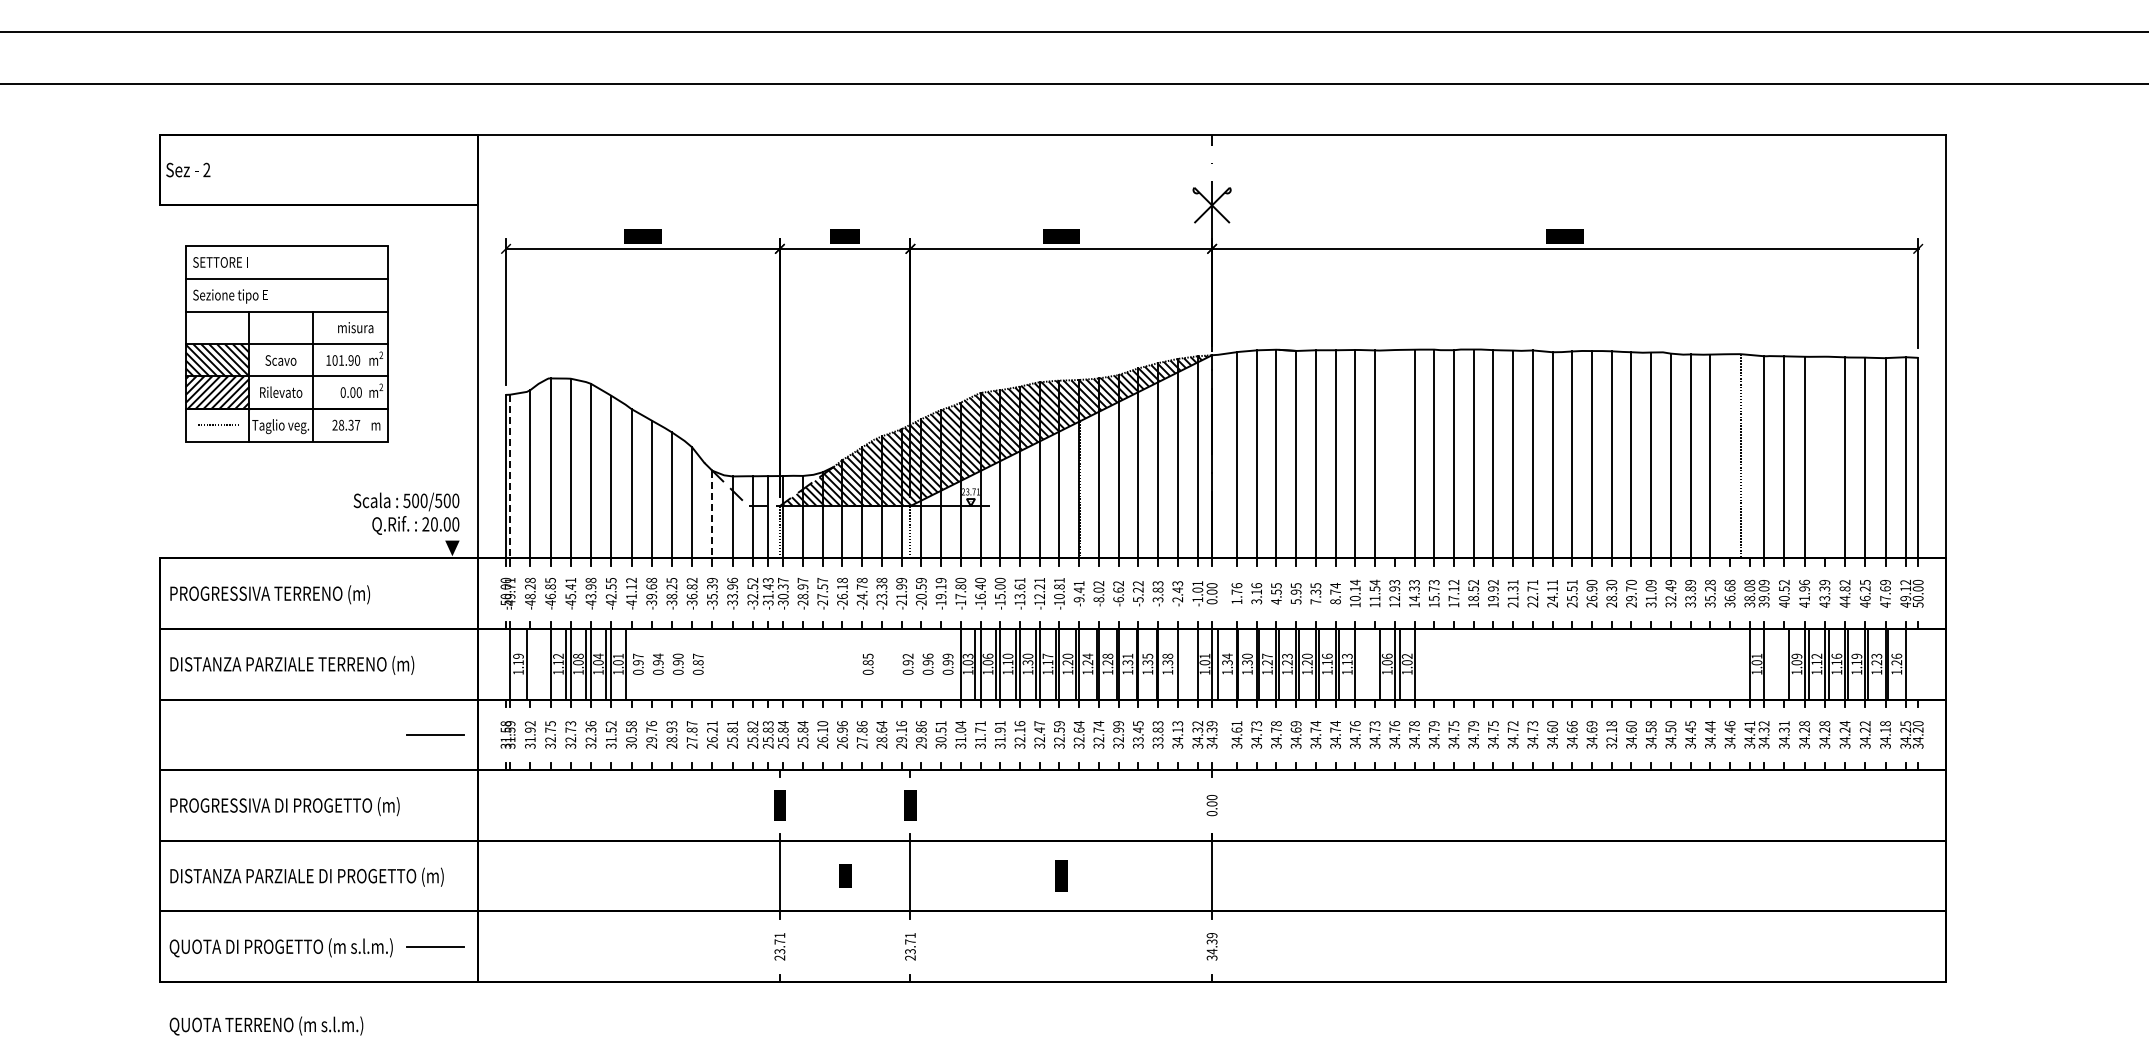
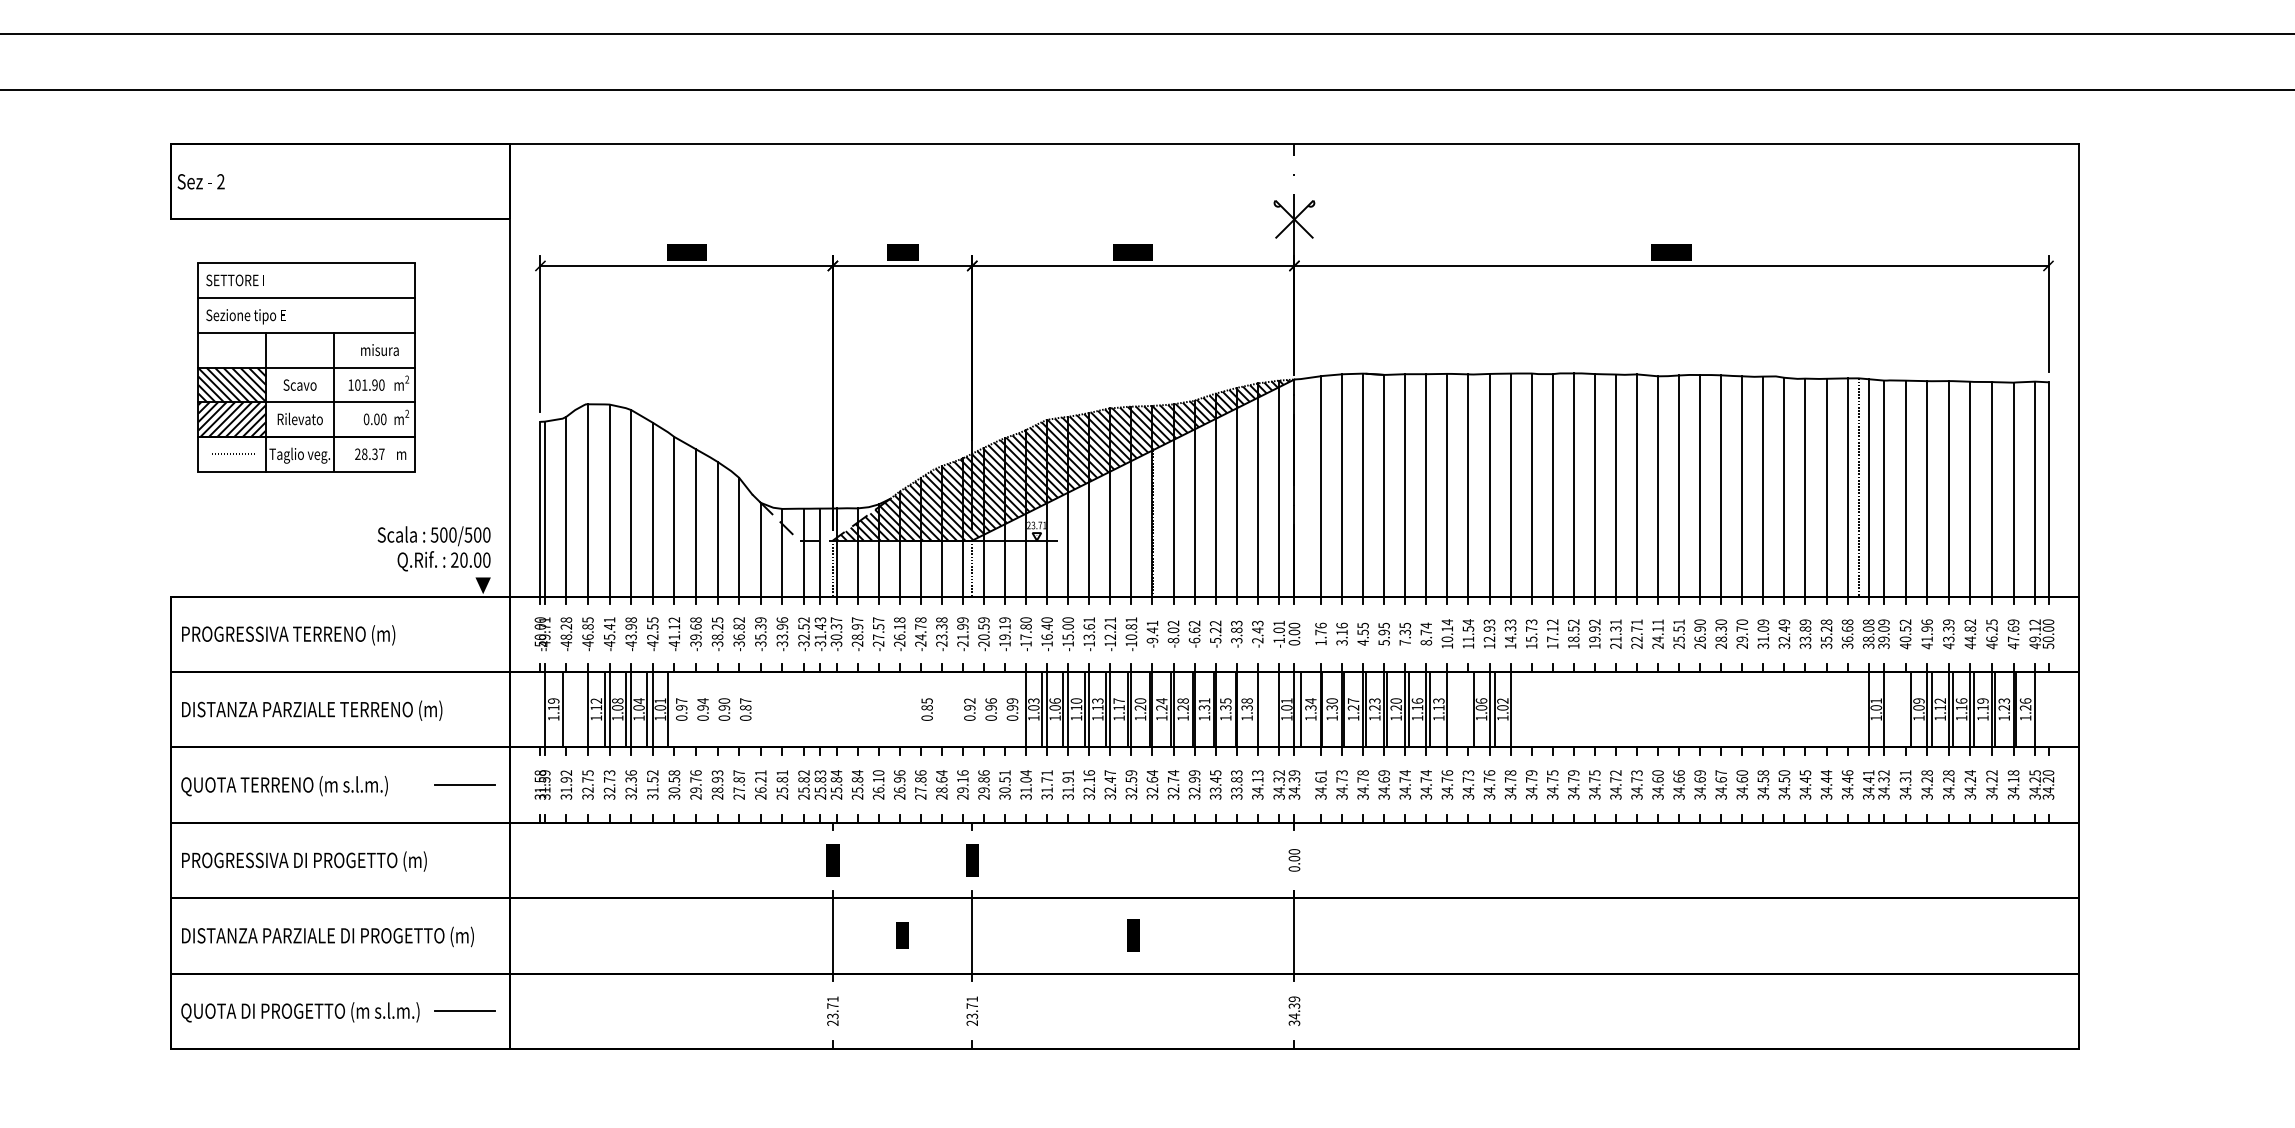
line: (1394, 454) -> (1489, 485), added
line: (1730, 456) -> (1848, 487), added
line: (1749, 456) -> (1868, 487), added
line: (1824, 457) -> (1948, 488), added
line: (510, 476) -> (545, 509), dashed -> solid
line: (712, 514) -> (760, 549), dashed -> solid
text: (1027, 659) -> (1097, 704), 1.30 -> 1.13
text: (1611, 731) -> (1720, 781), 32.18 -> 34.67
text: (266, 1025) -> (284, 785), moved

